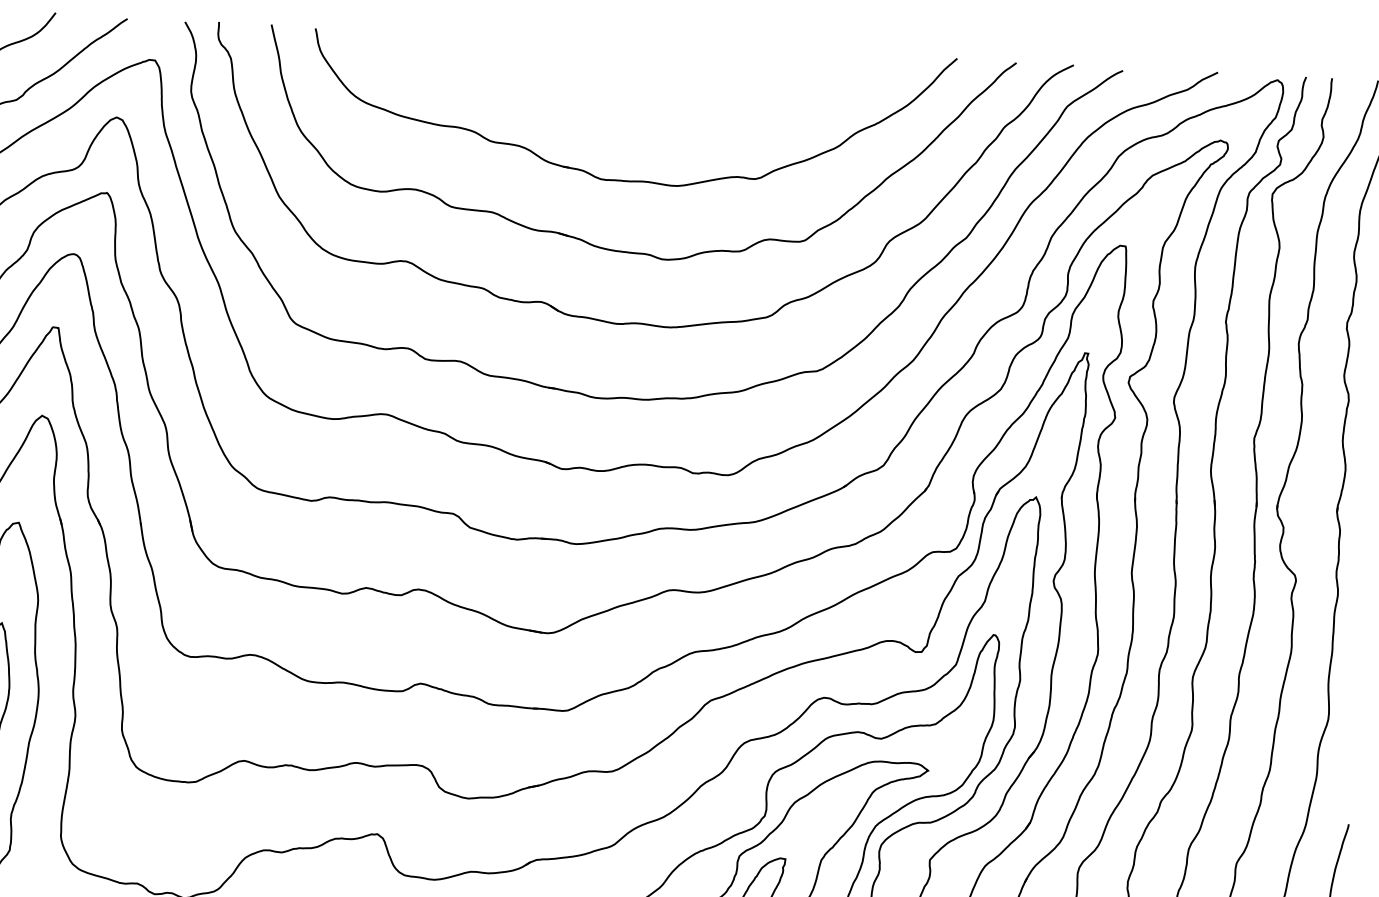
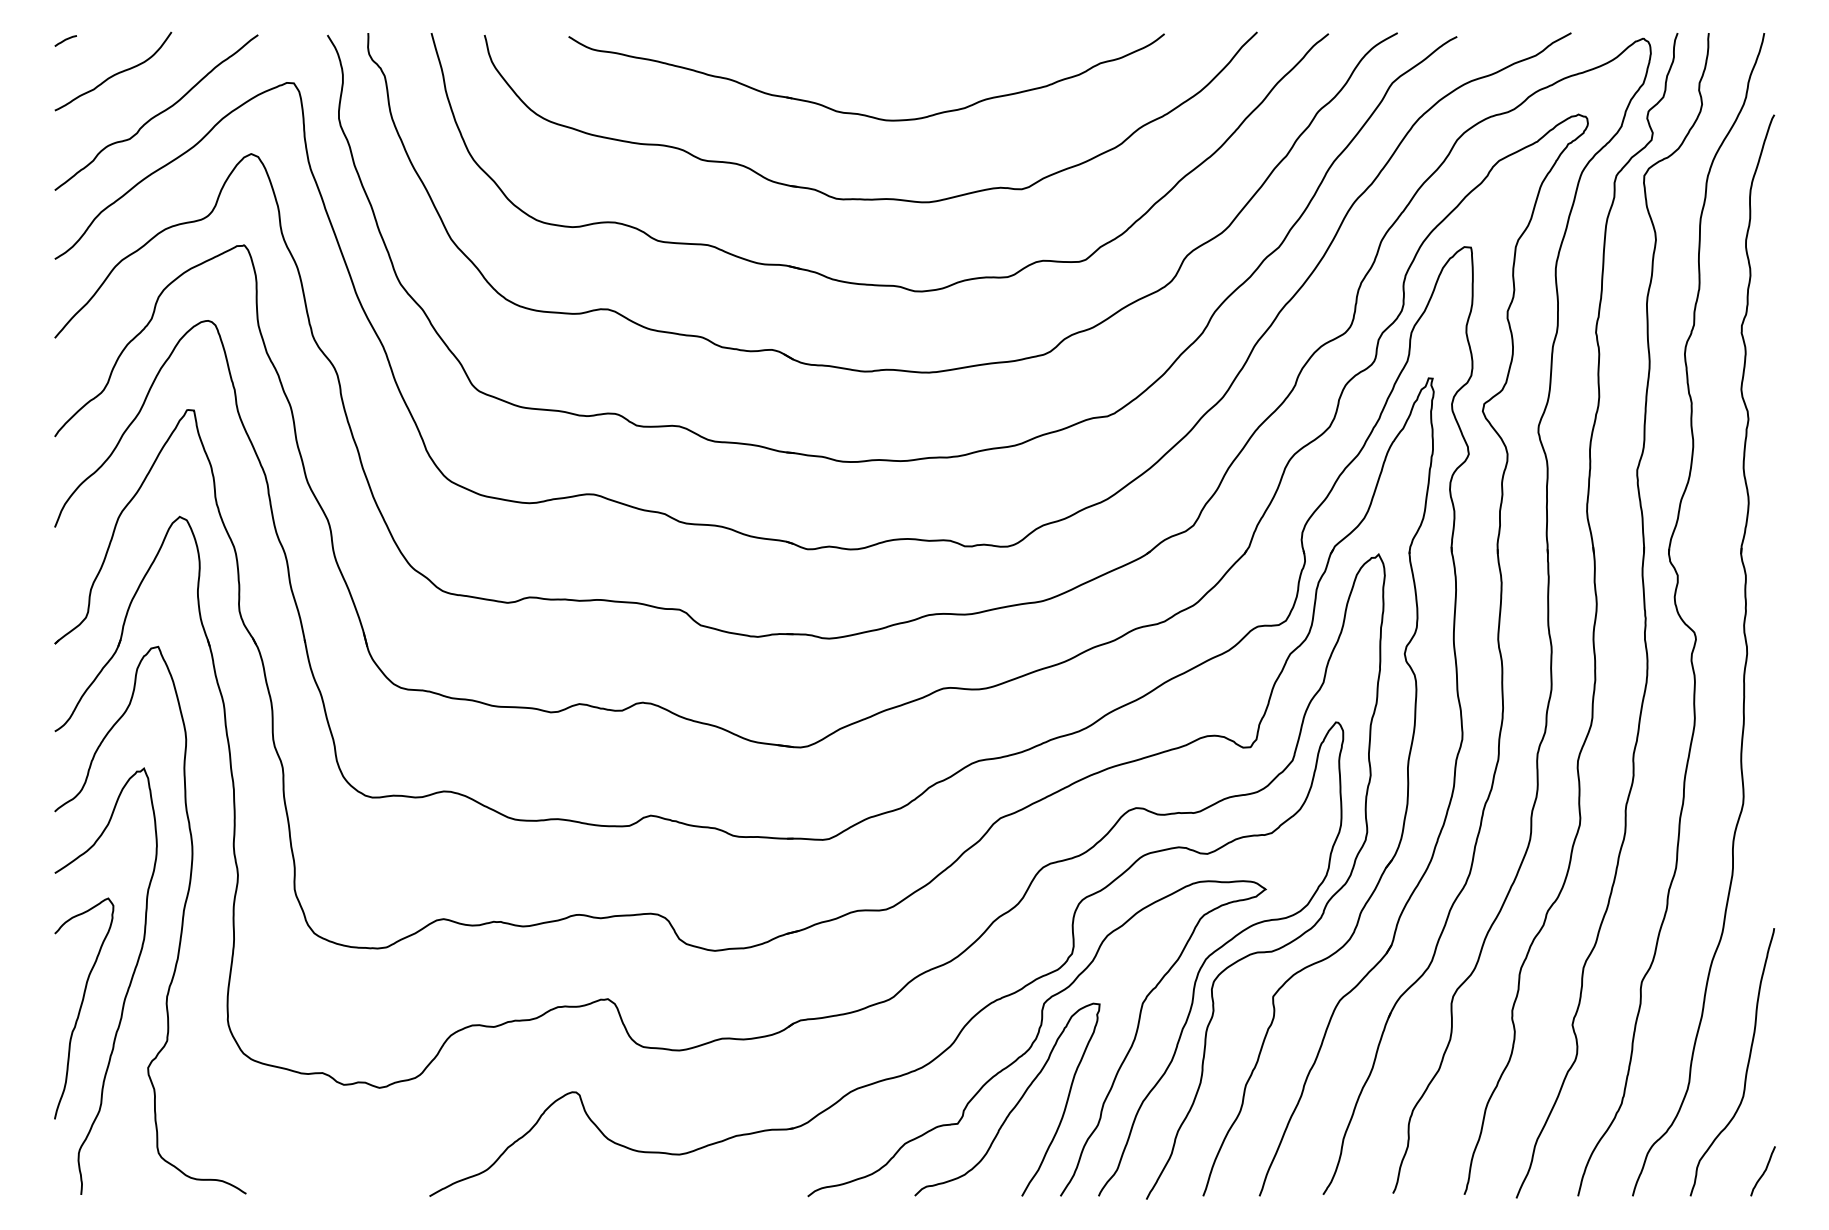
part: (625, 109) -> (861, 113), added

